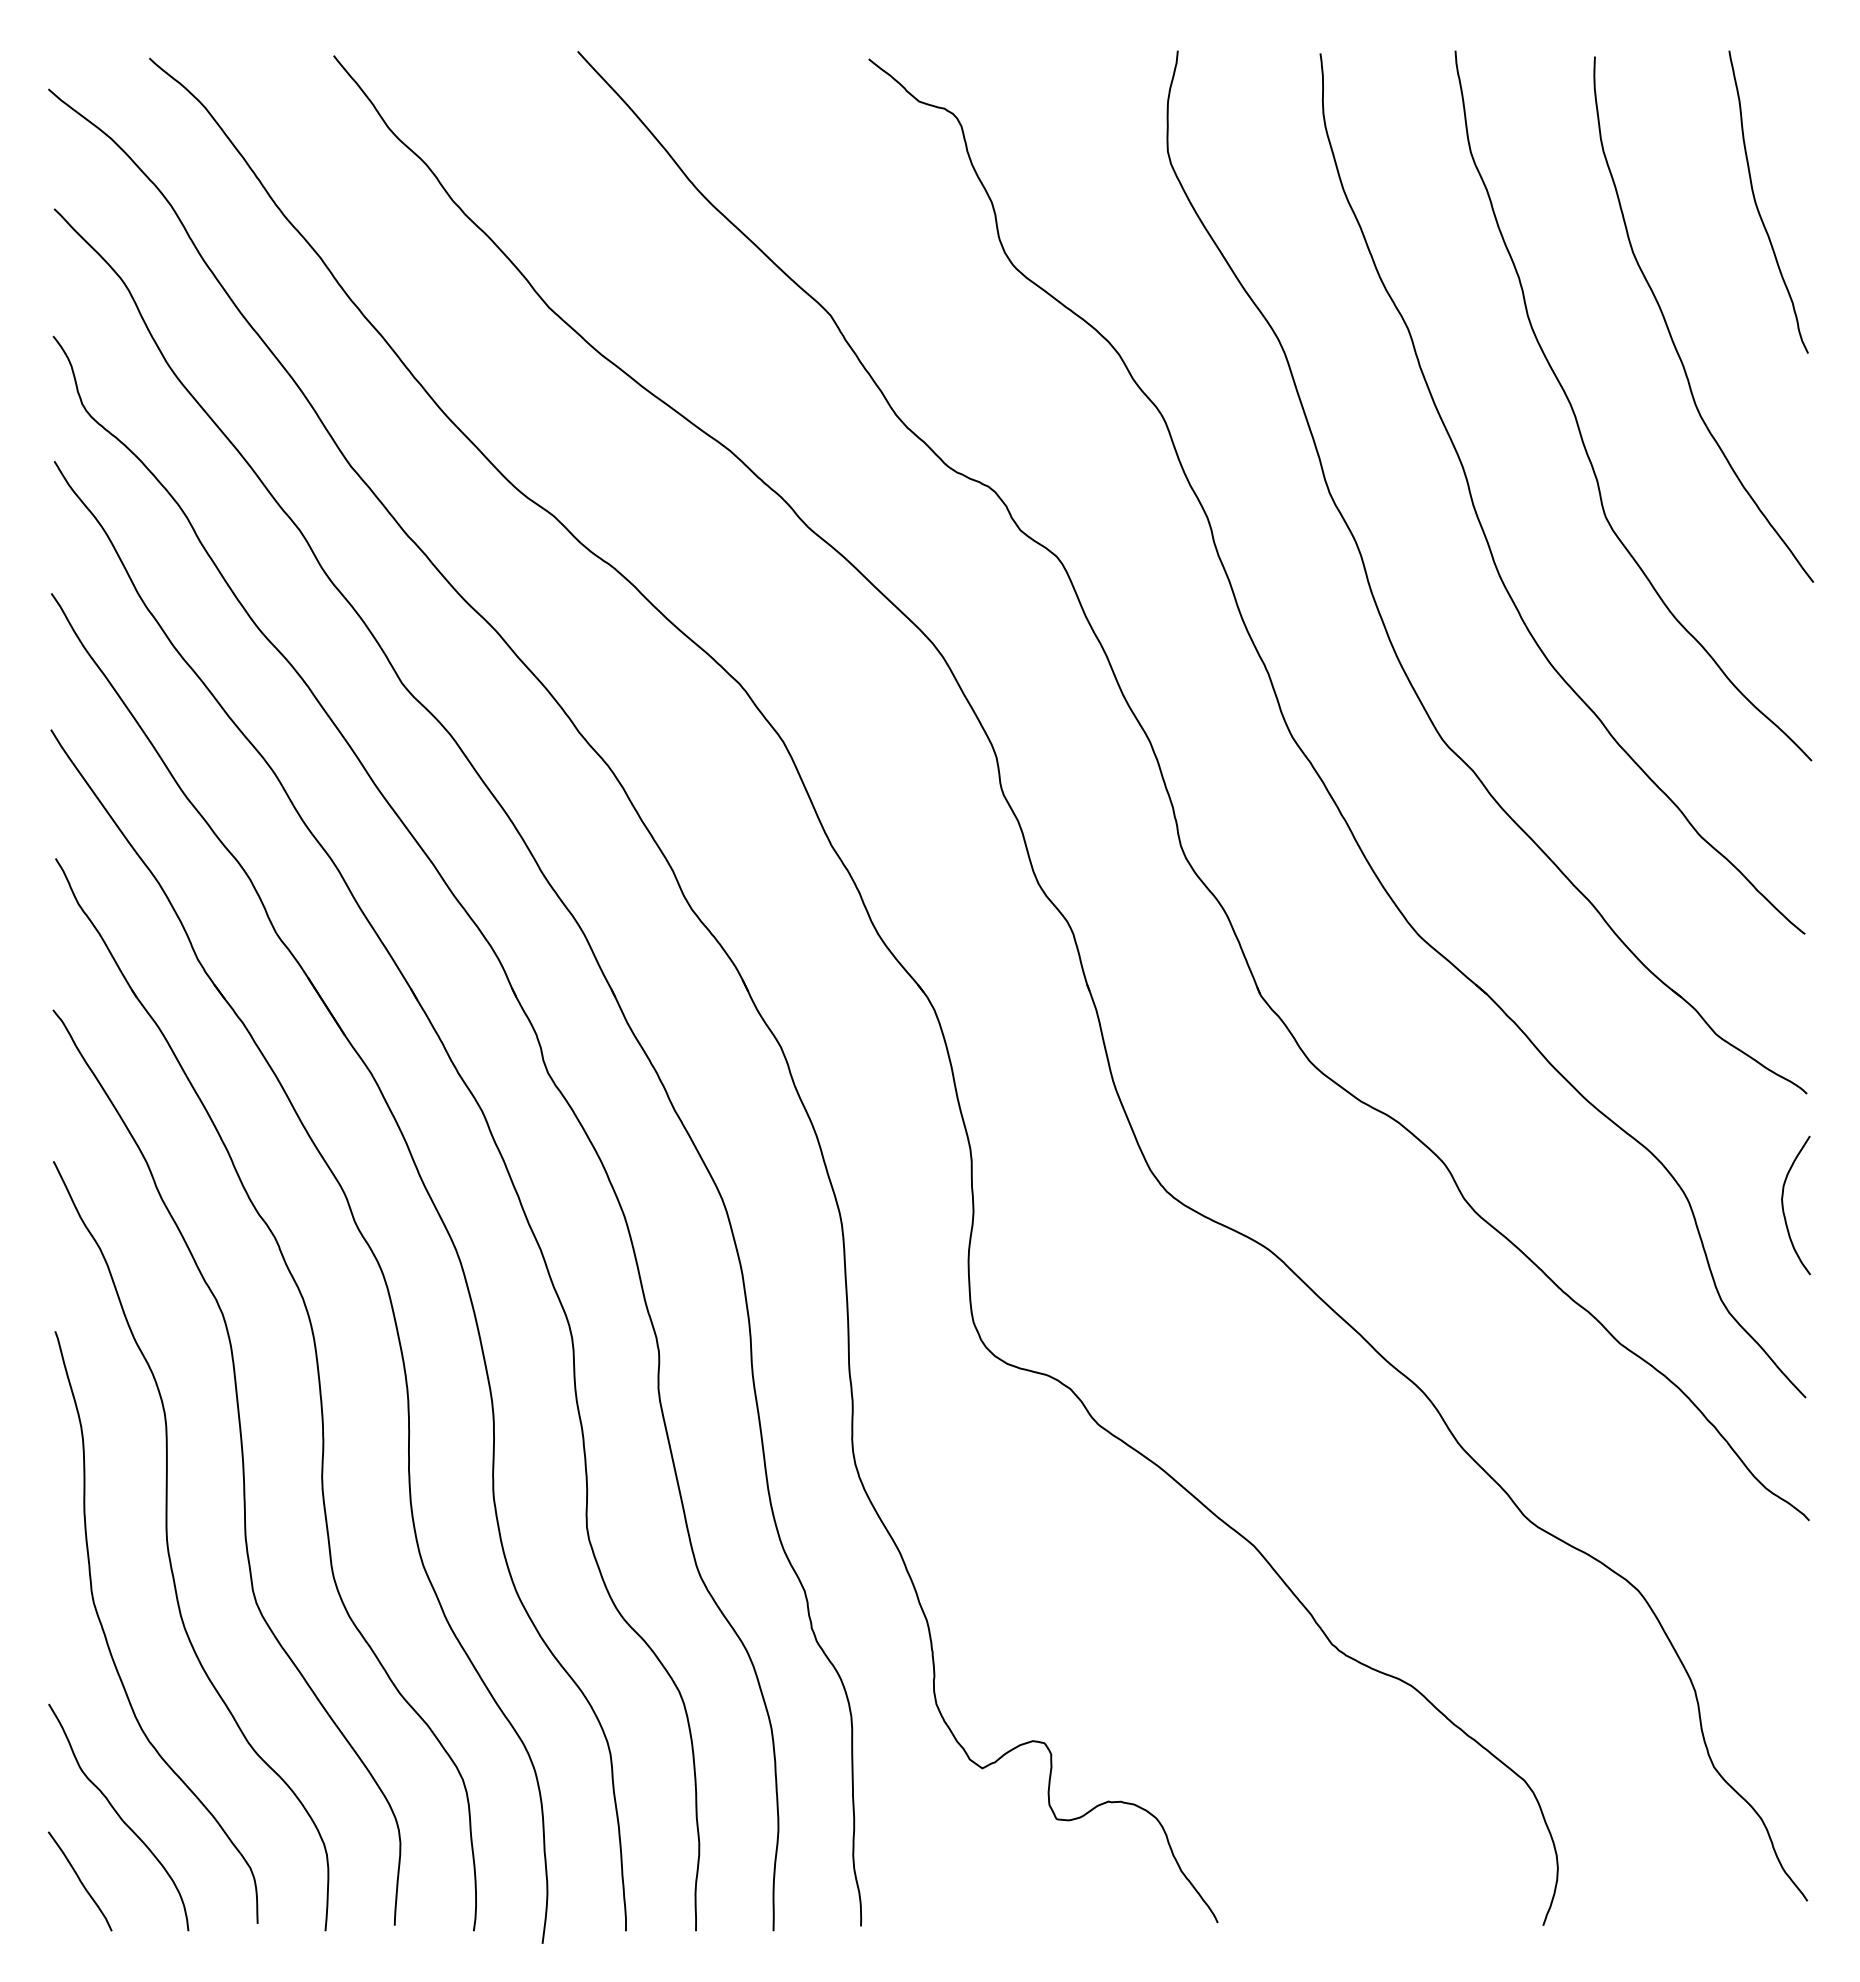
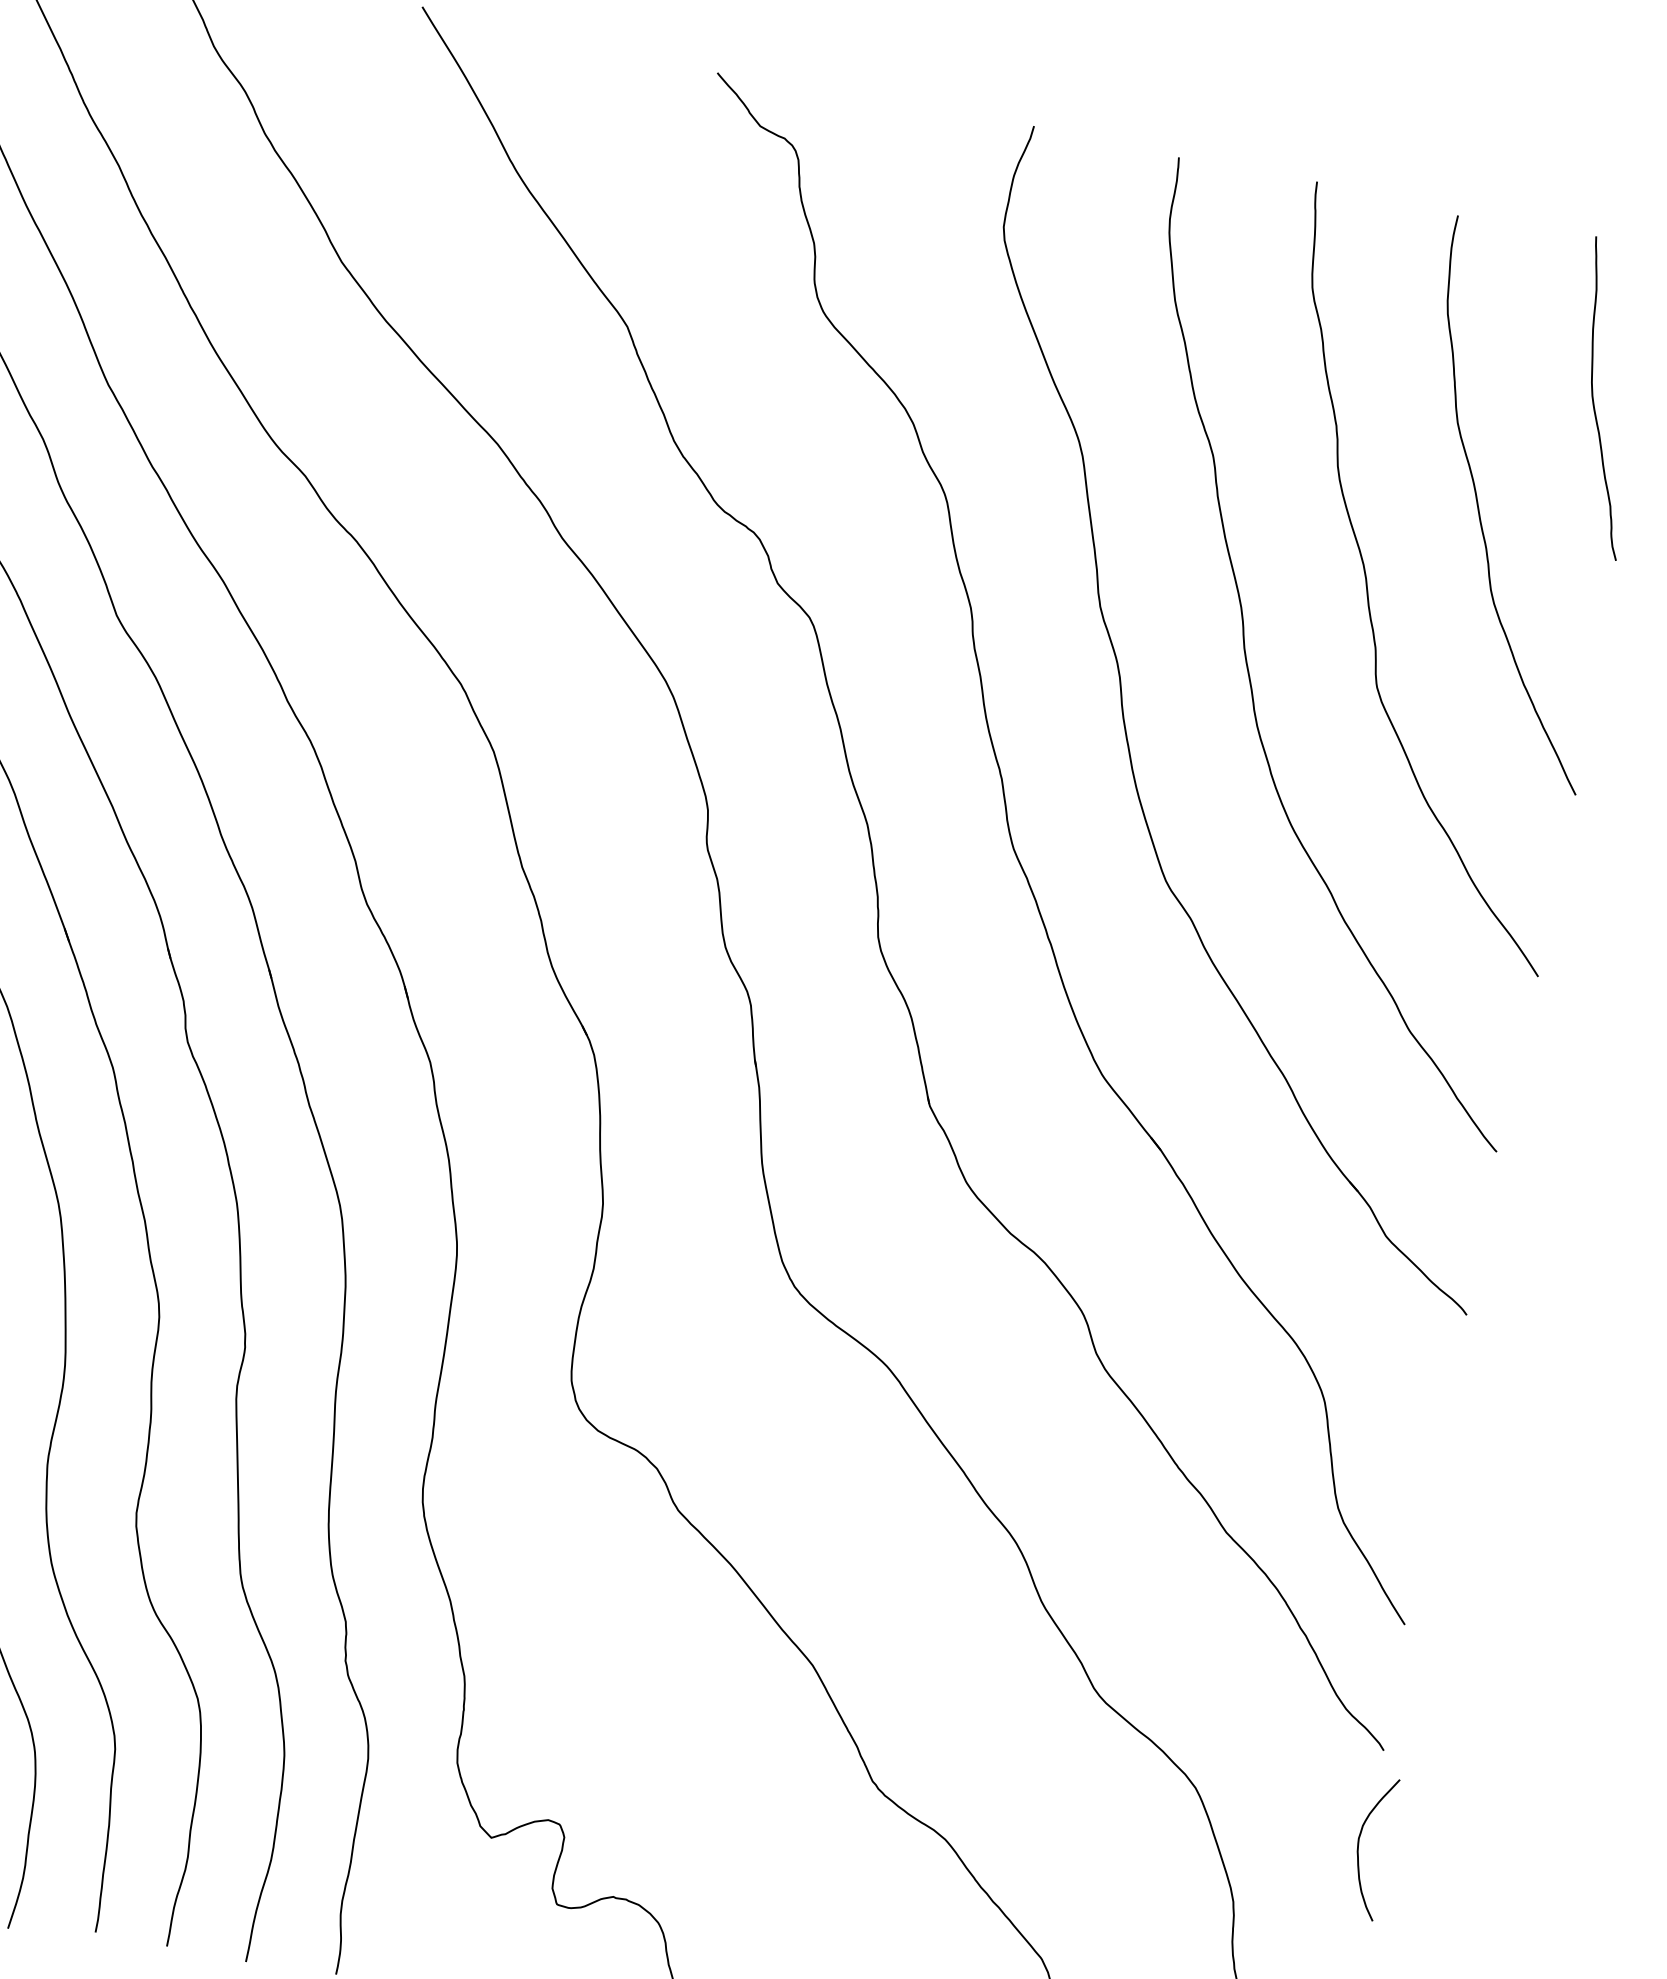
curve: (1783, 1205) -> (1359, 1845), moved

